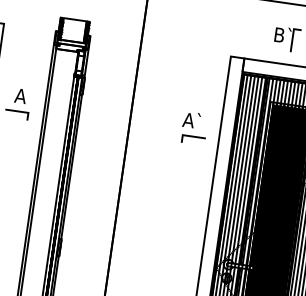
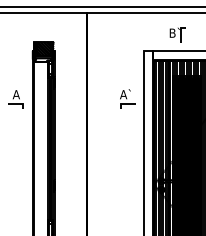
hatch: (73, 29) -> (43, 48), added

